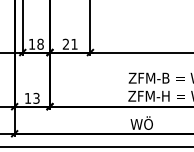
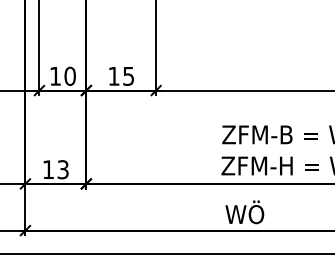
text: (69, 43) -> (120, 74), 21 -> 15
text: (40, 44) -> (70, 76), 18 -> 10

